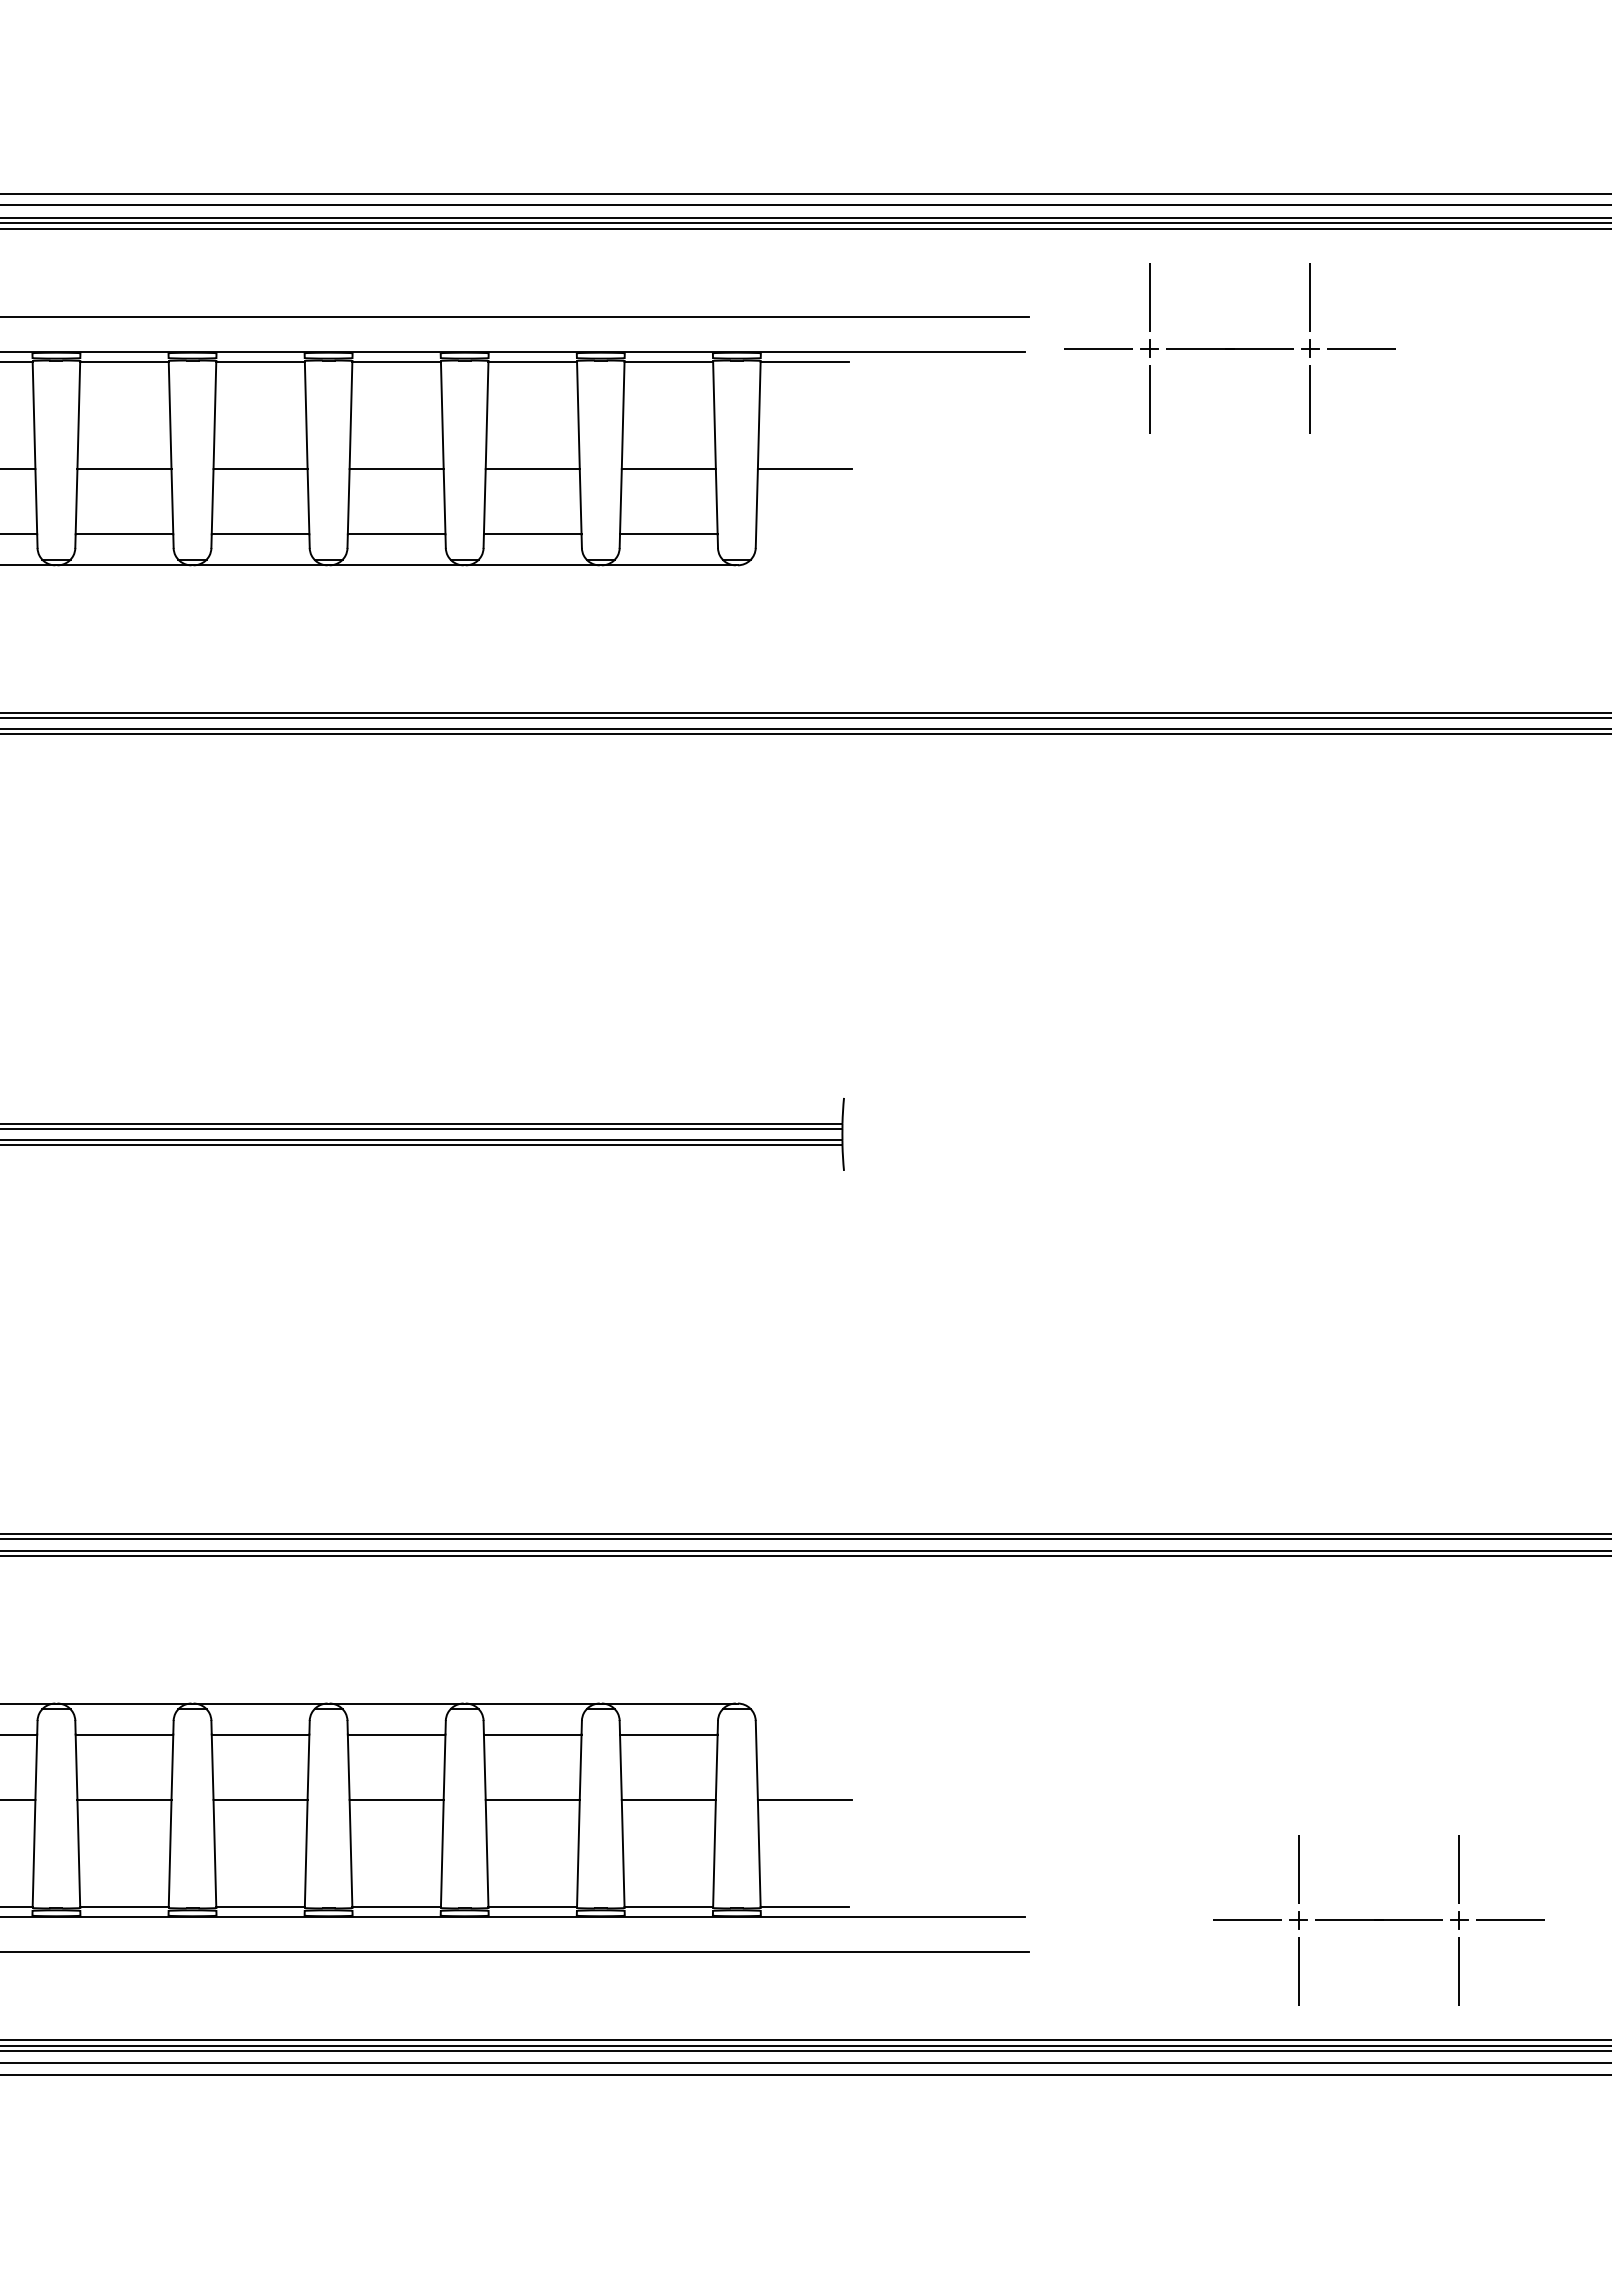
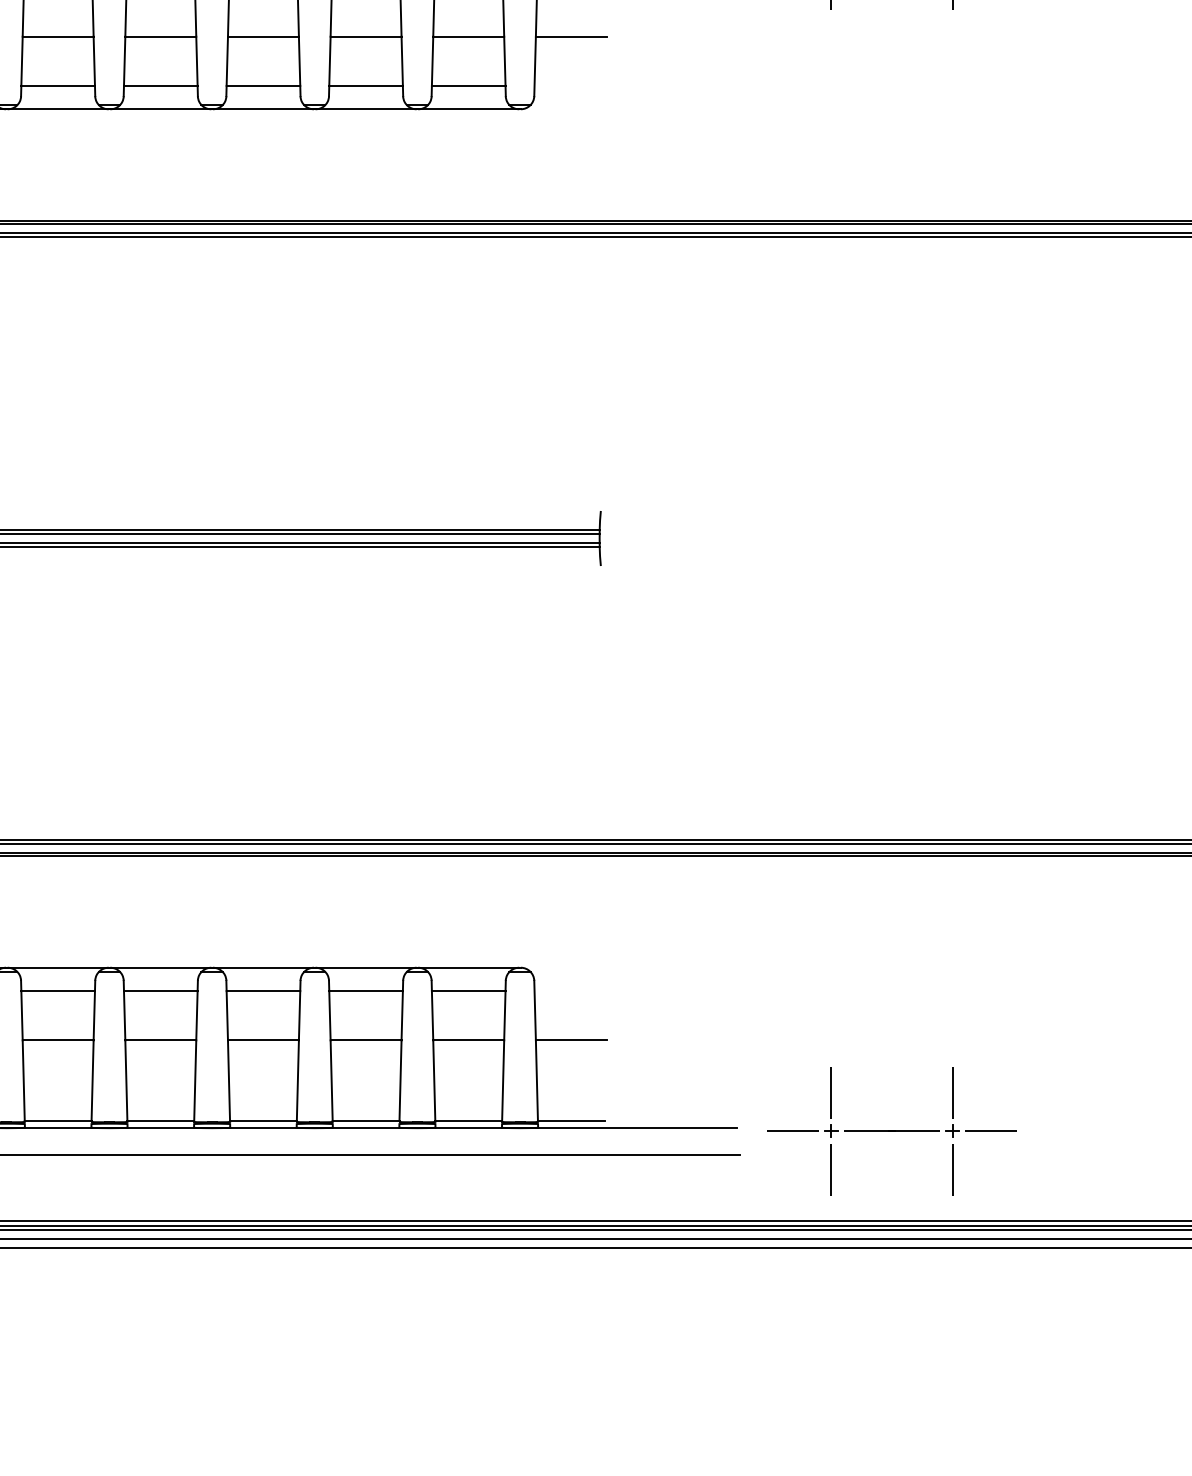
part: (1378, 1920) -> (891, 1131), moved

